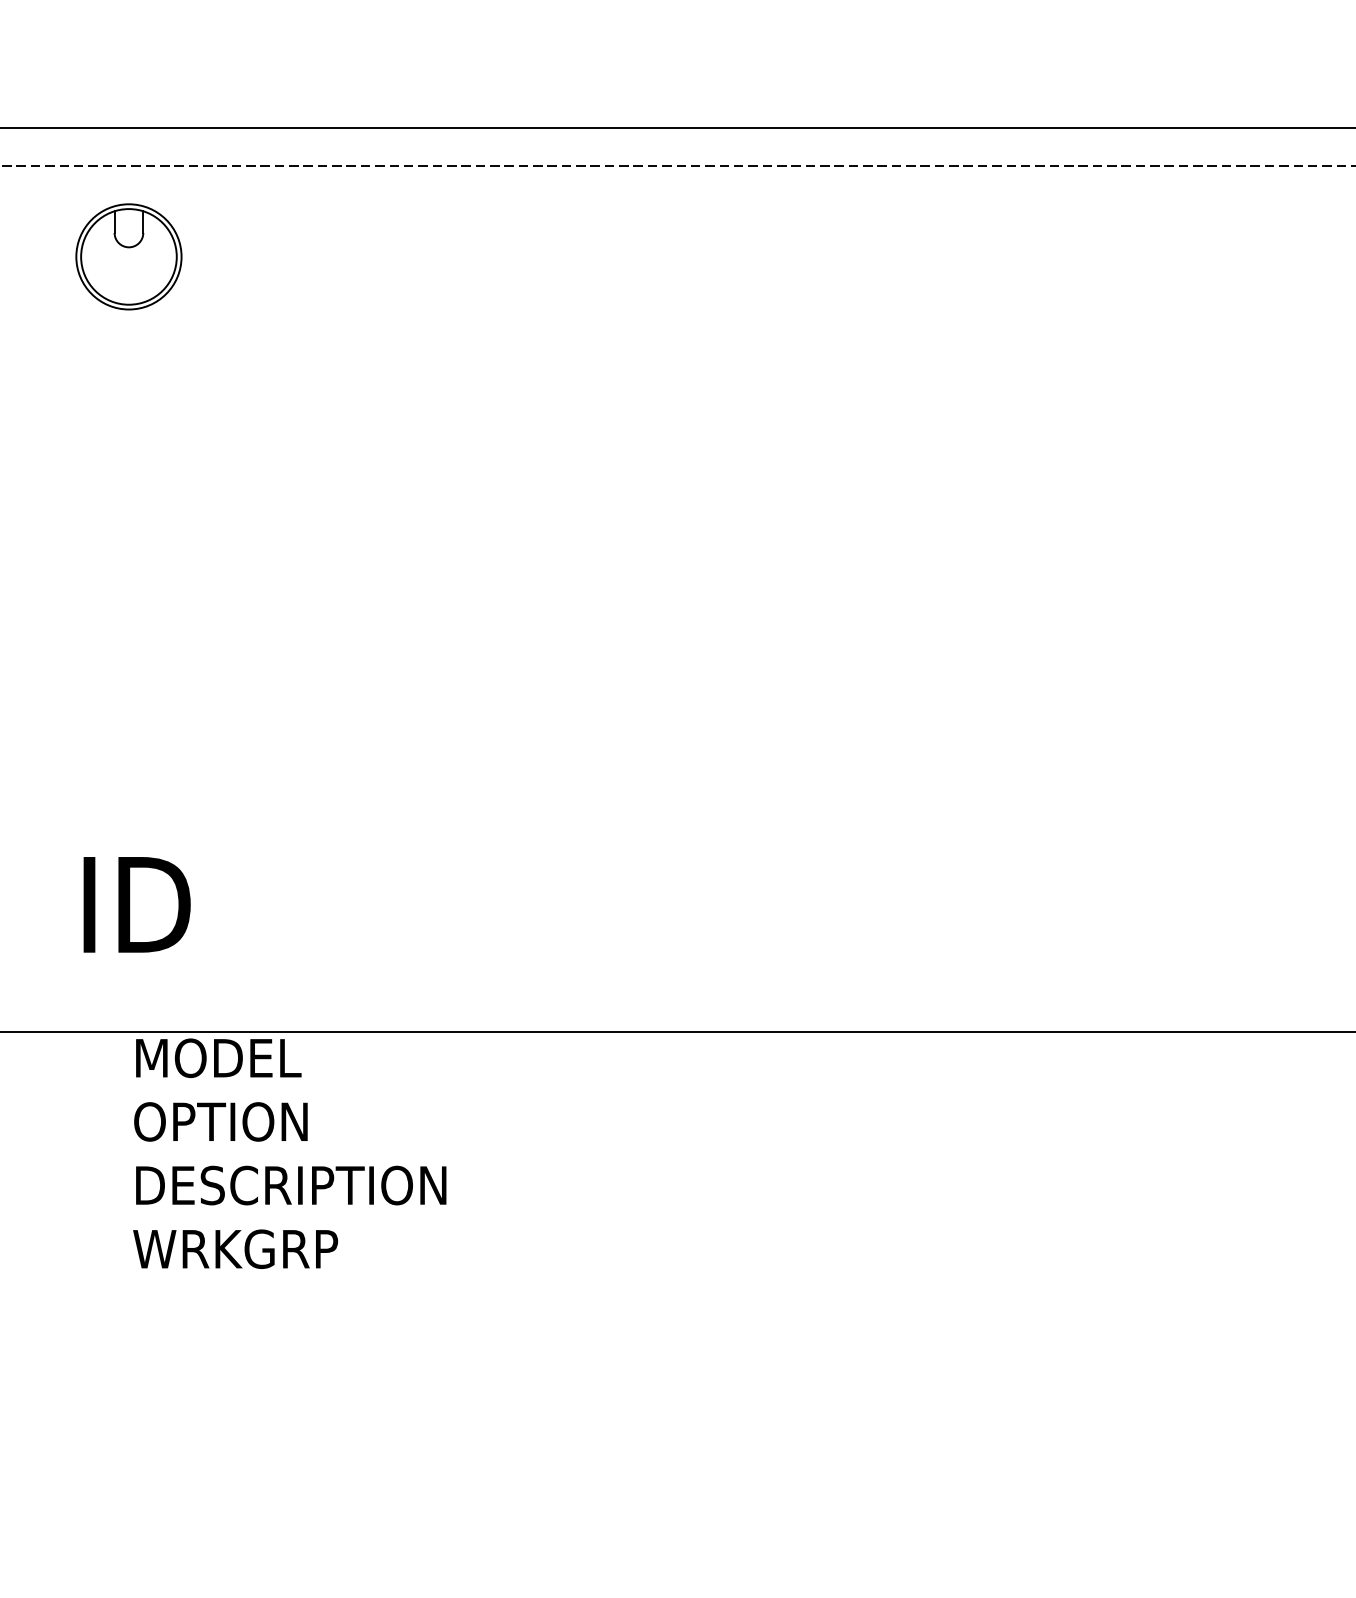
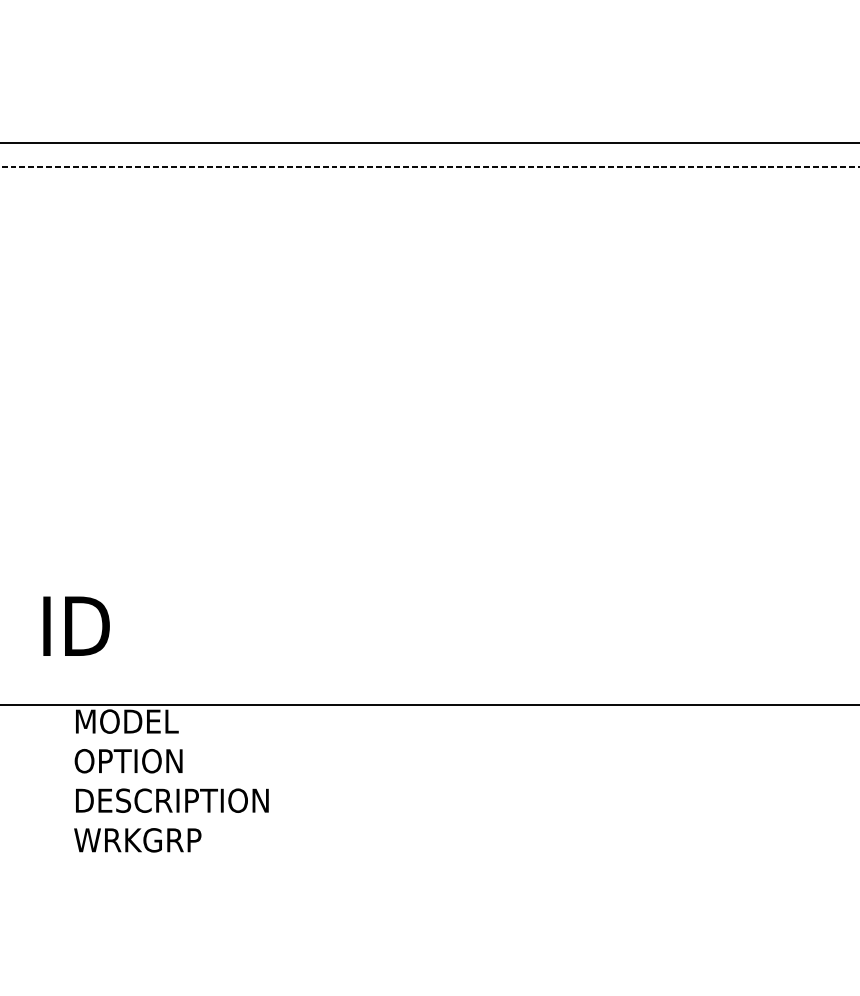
part: (128, 256) -> (71, 223), removed

